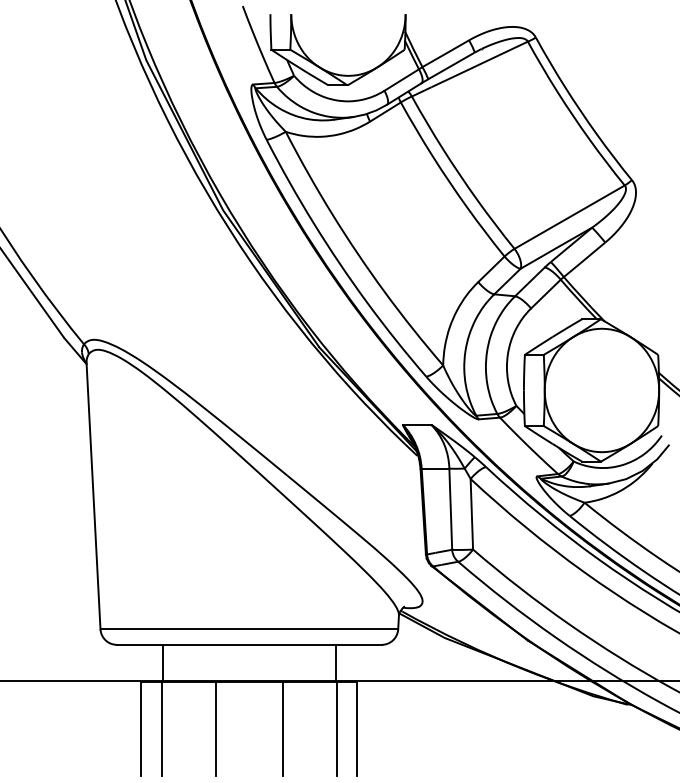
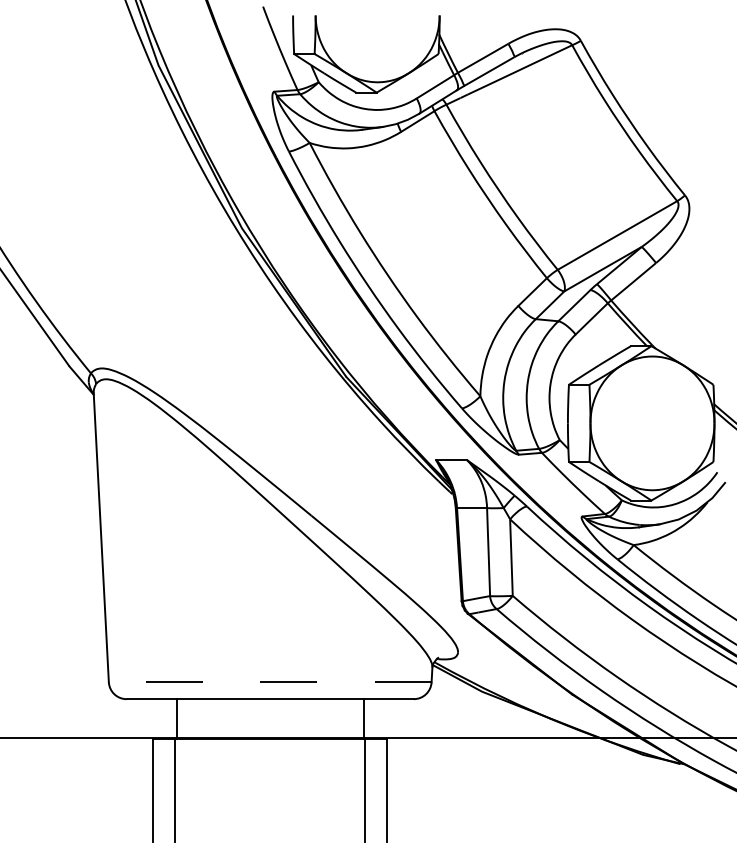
line: (248, 629) -> (269, 682), solid -> dashed
line: (216, 729) -> (234, 790), removed
line: (282, 729) -> (306, 790), removed

